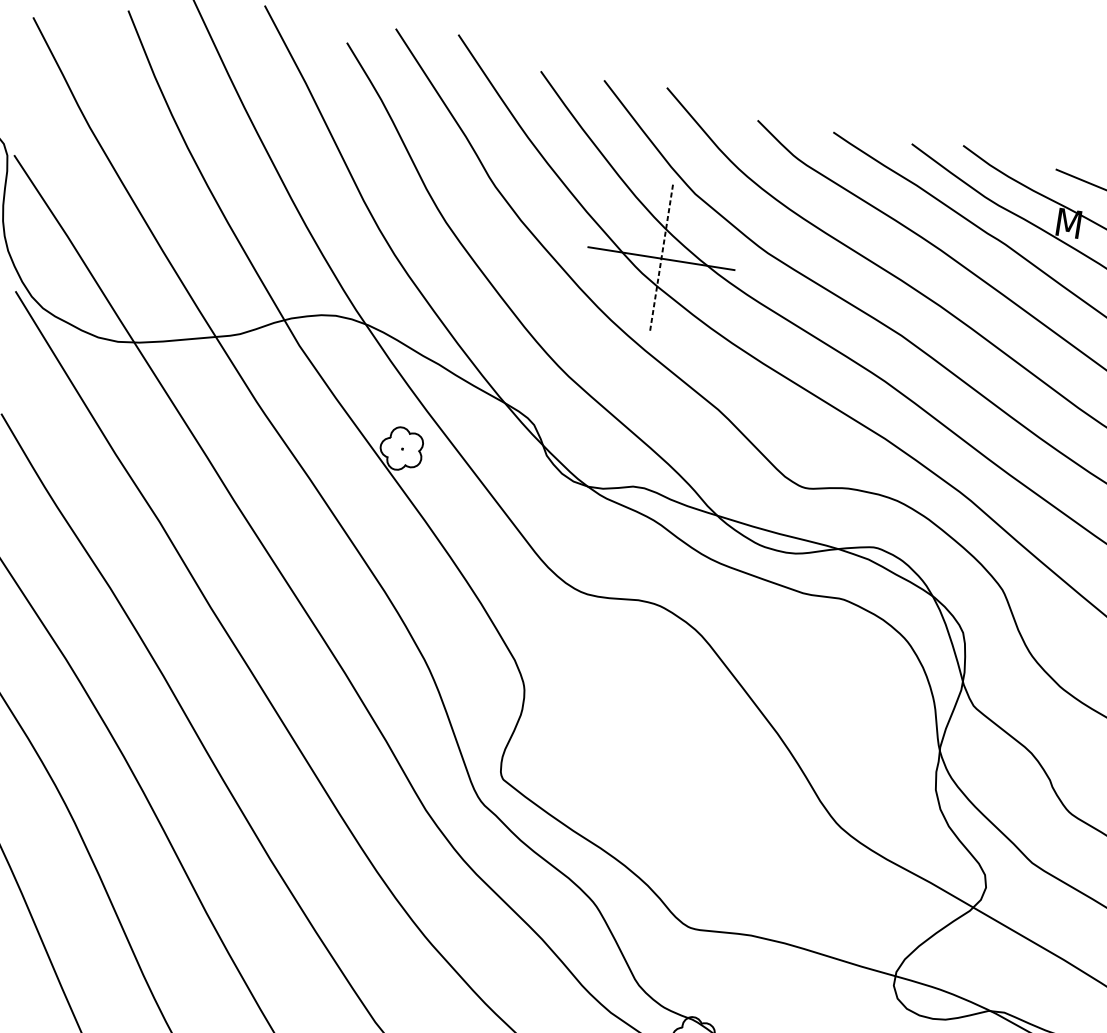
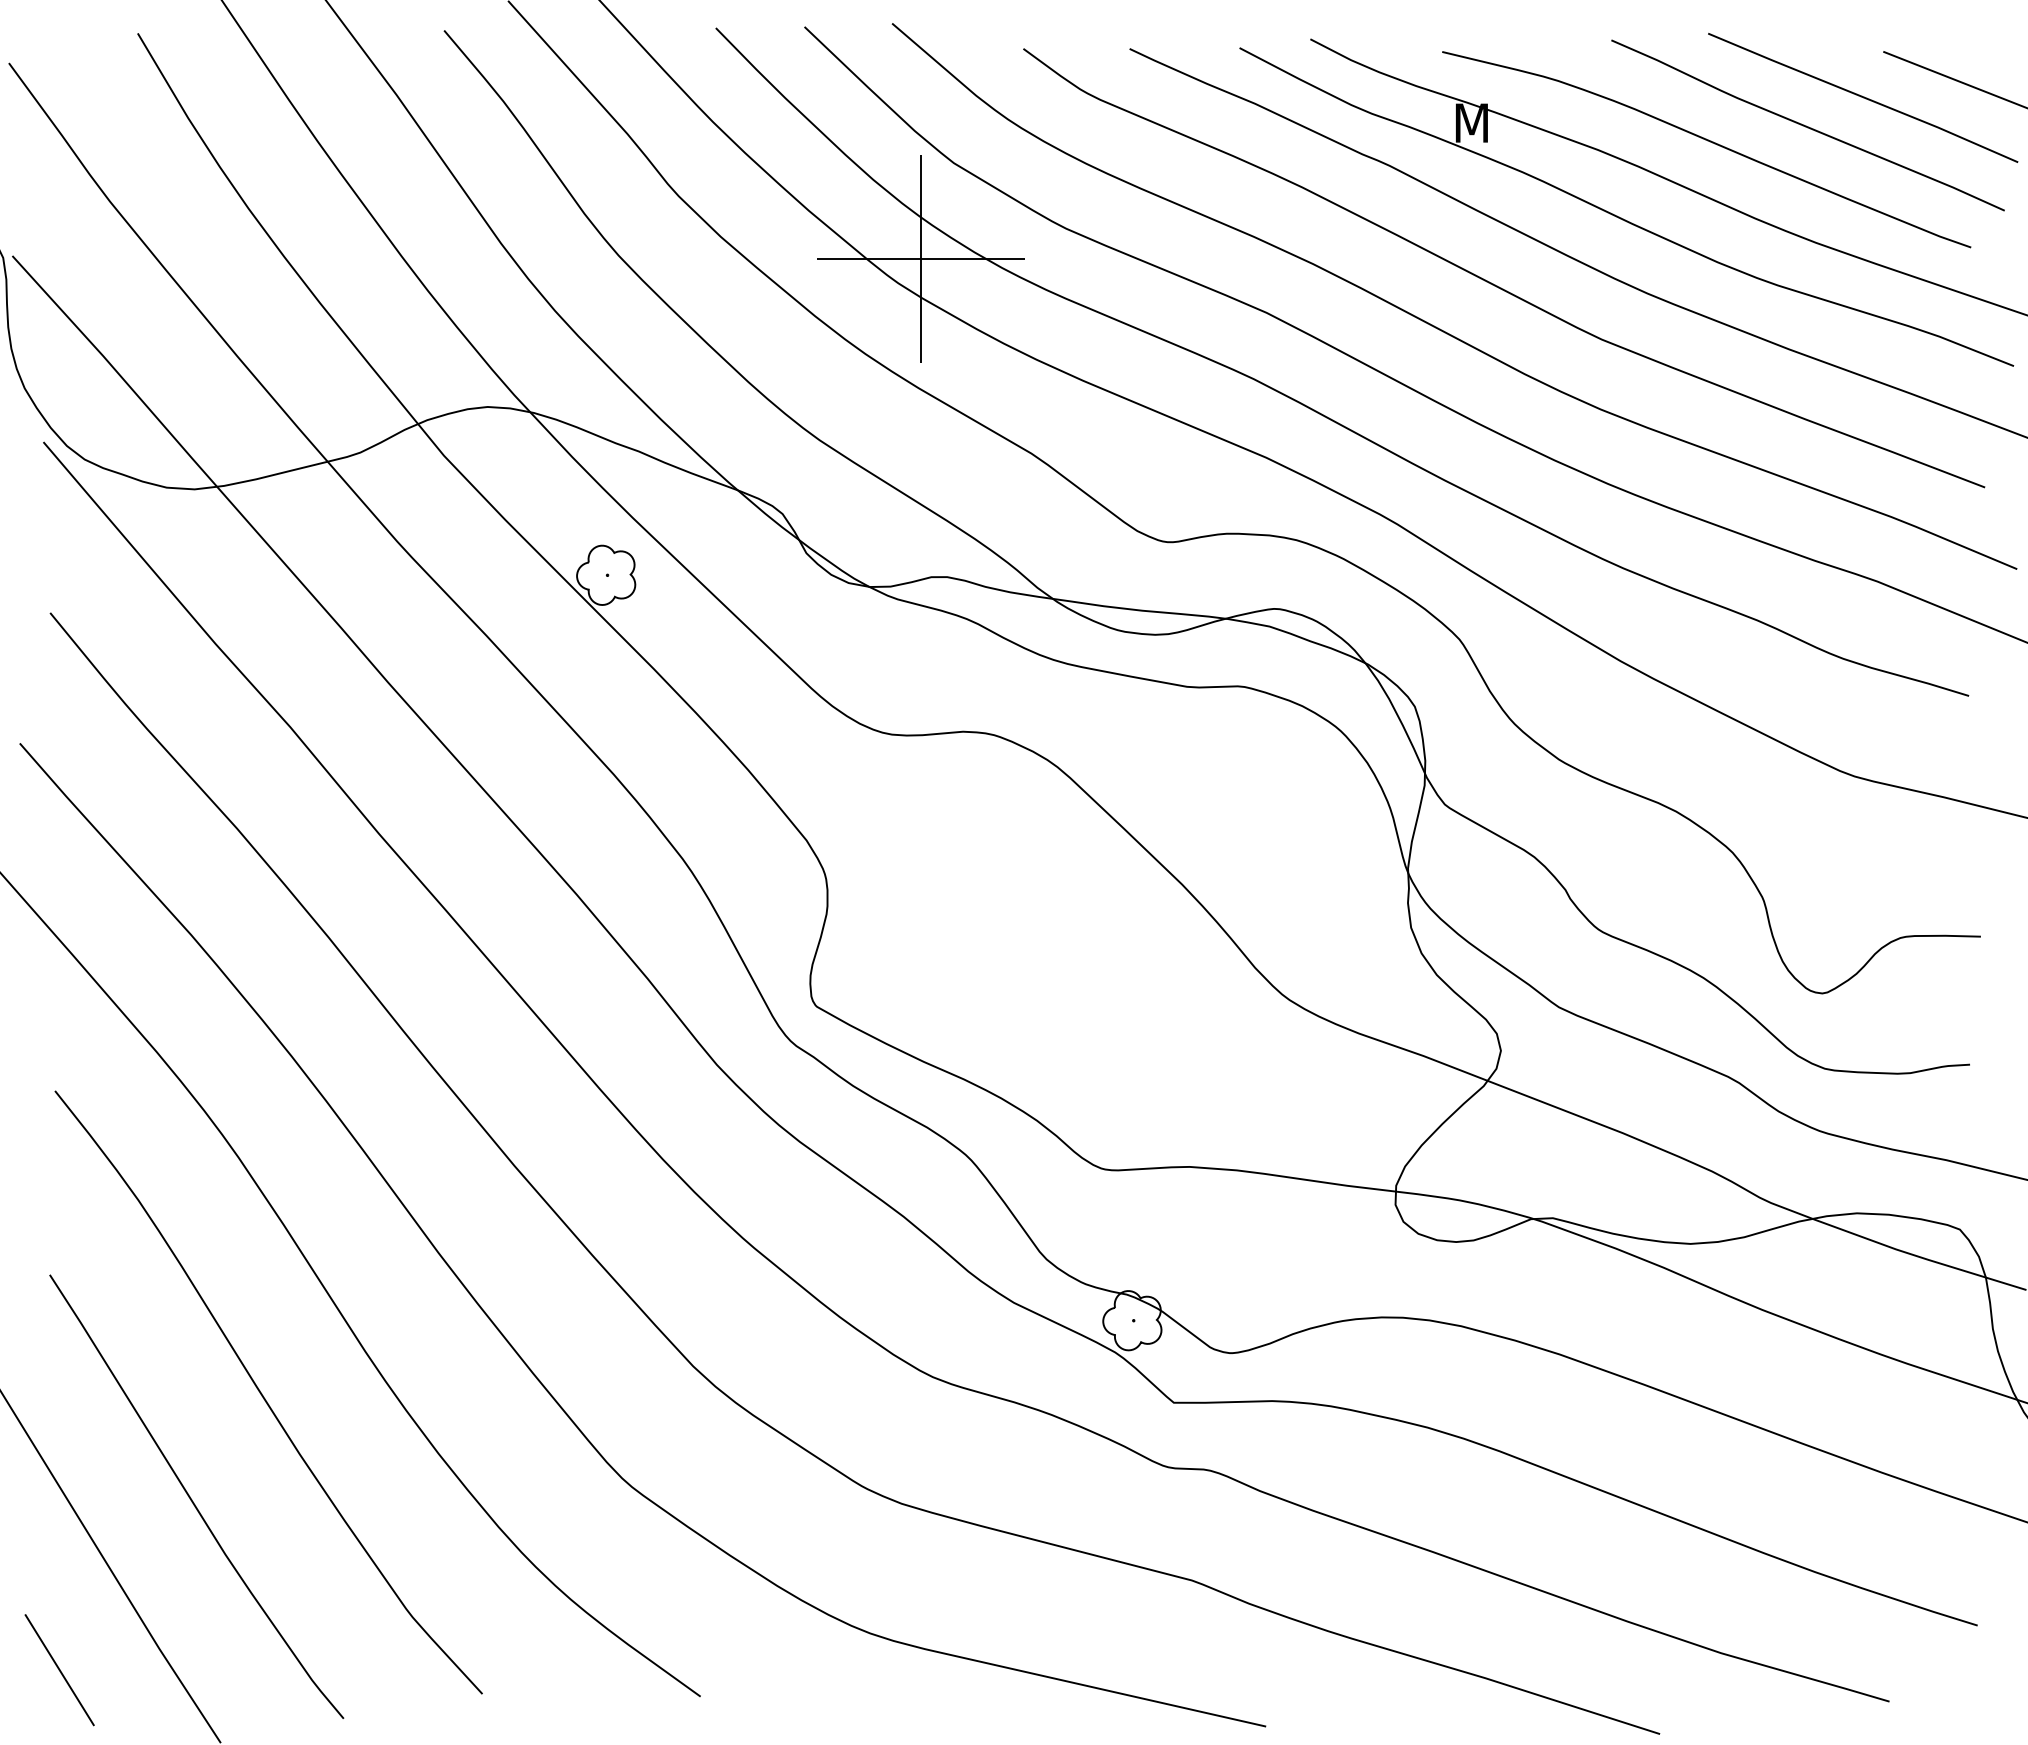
line: (661, 258) -> (921, 258), dashed -> solid

